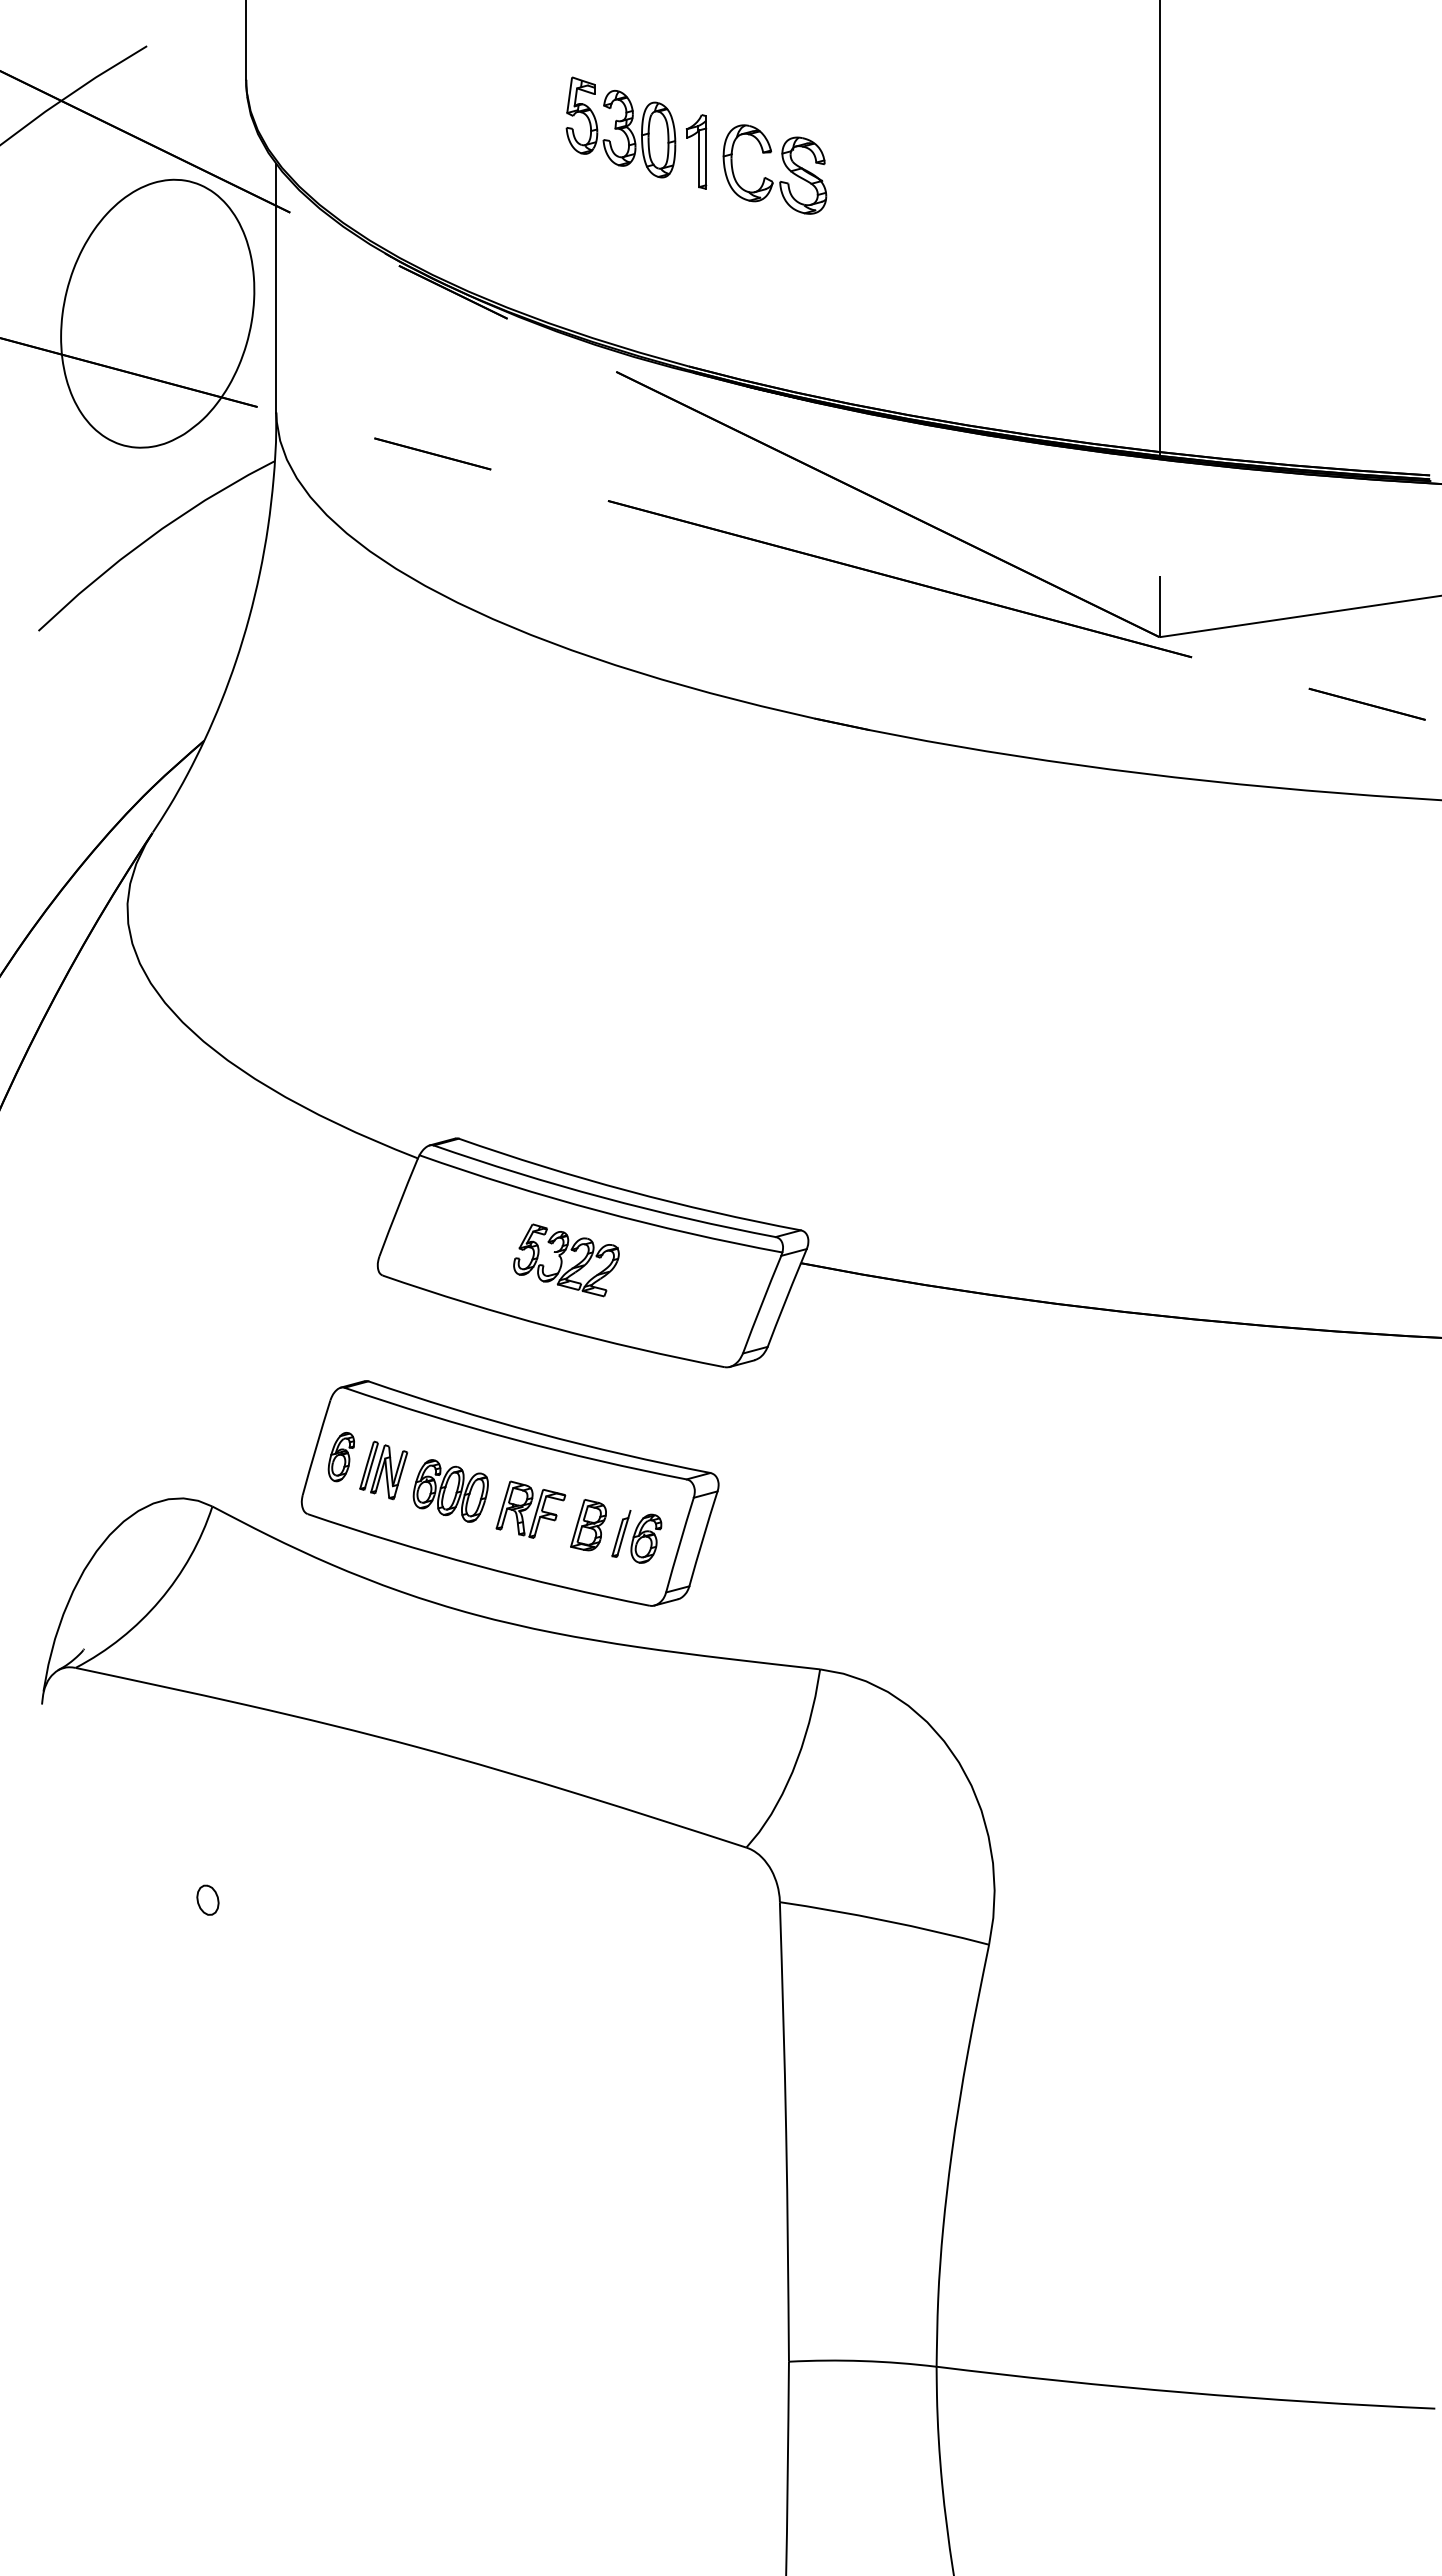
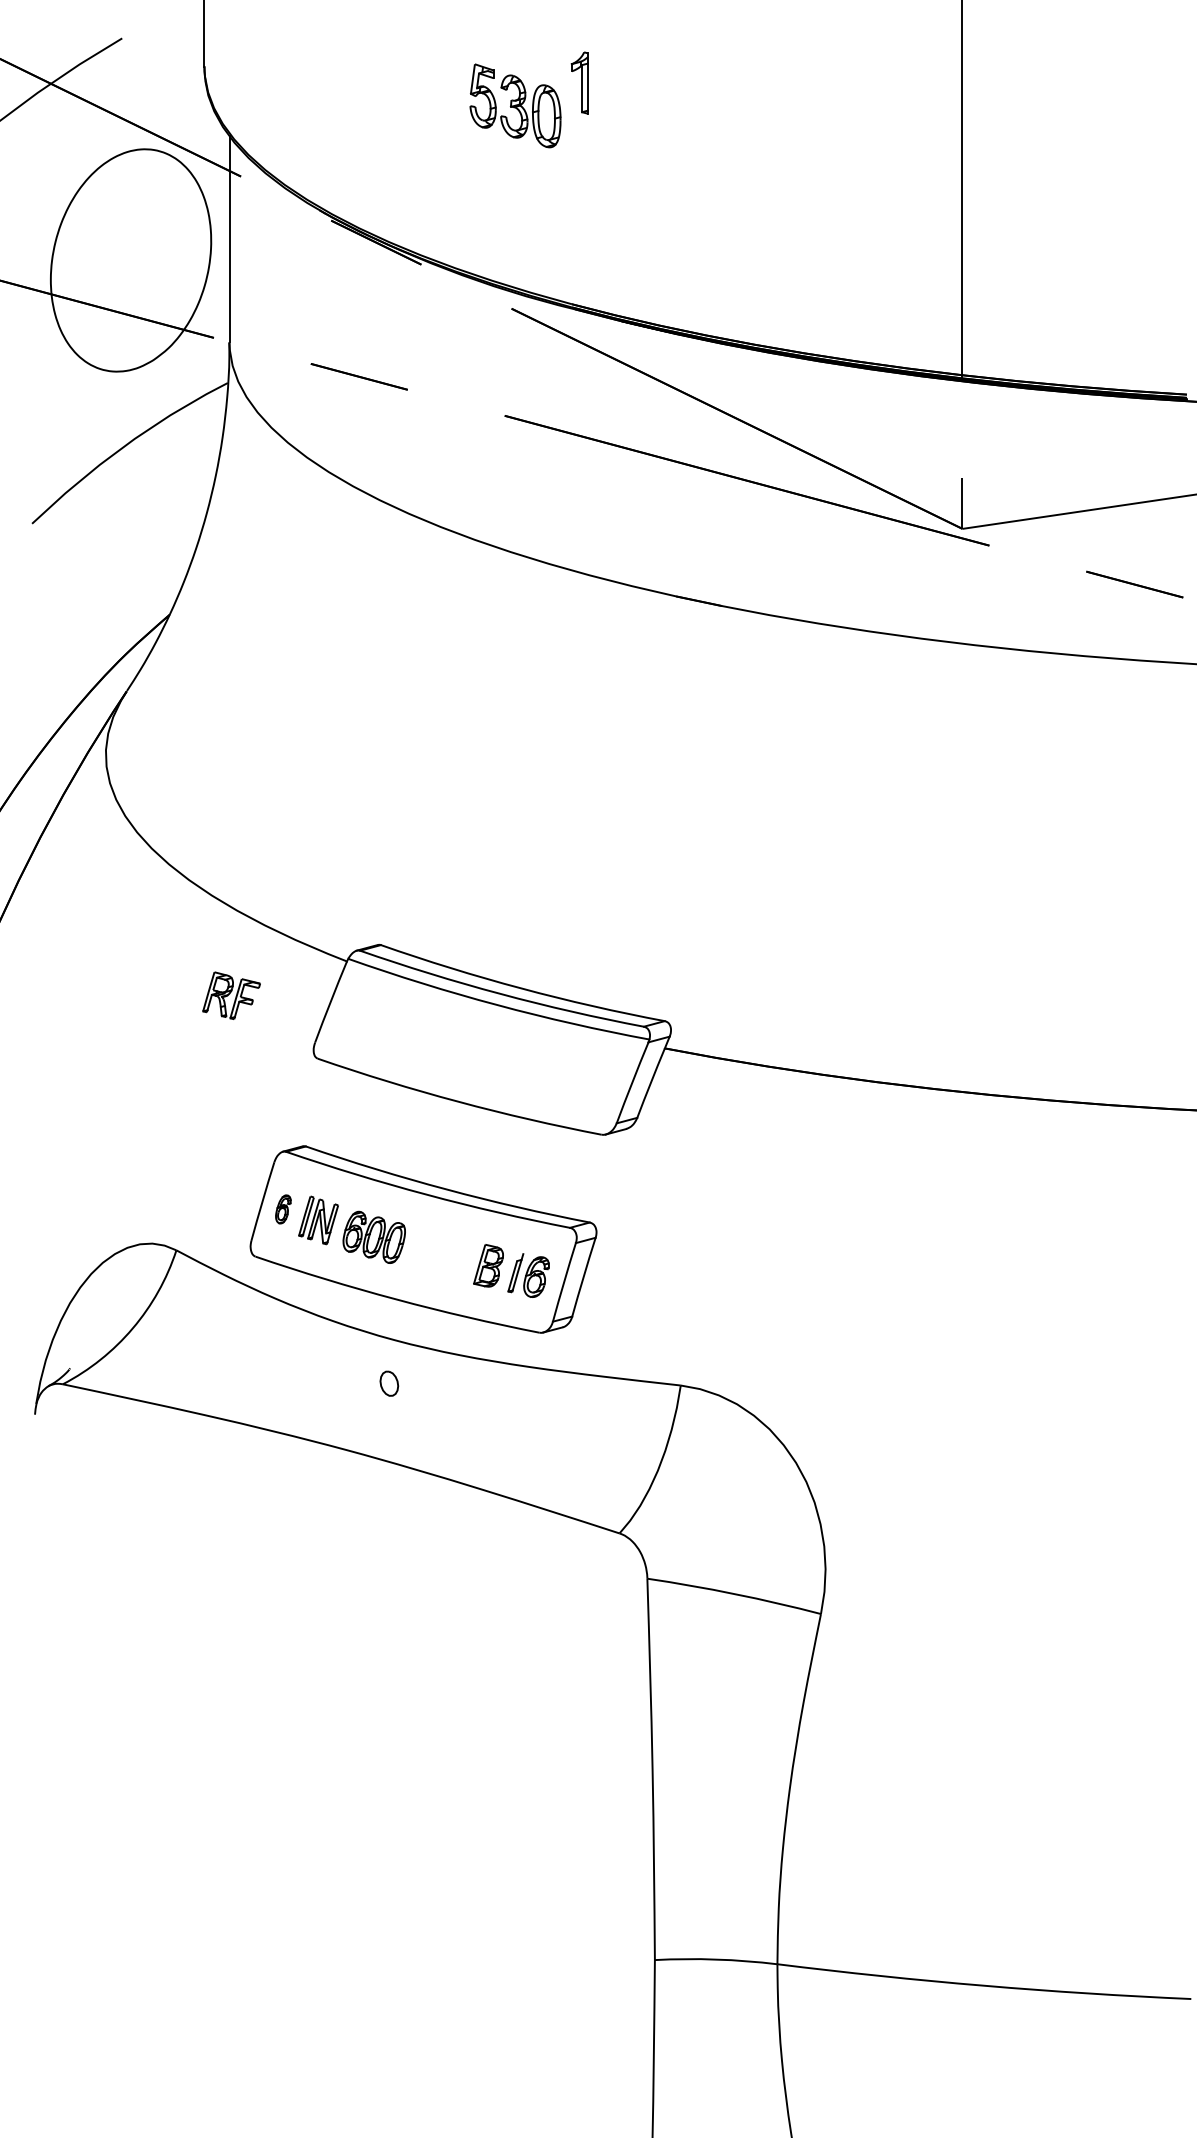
part: (696, 151) -> (579, 82), moved
part: (784, 165) -> (651, 137), removed
part: (566, 1260) -> (470, 1046), removed
part: (340, 1457) -> (282, 1209), size x0.7
part: (530, 1509) -> (231, 995), moved
part: (207, 1899) -> (388, 1383), moved

